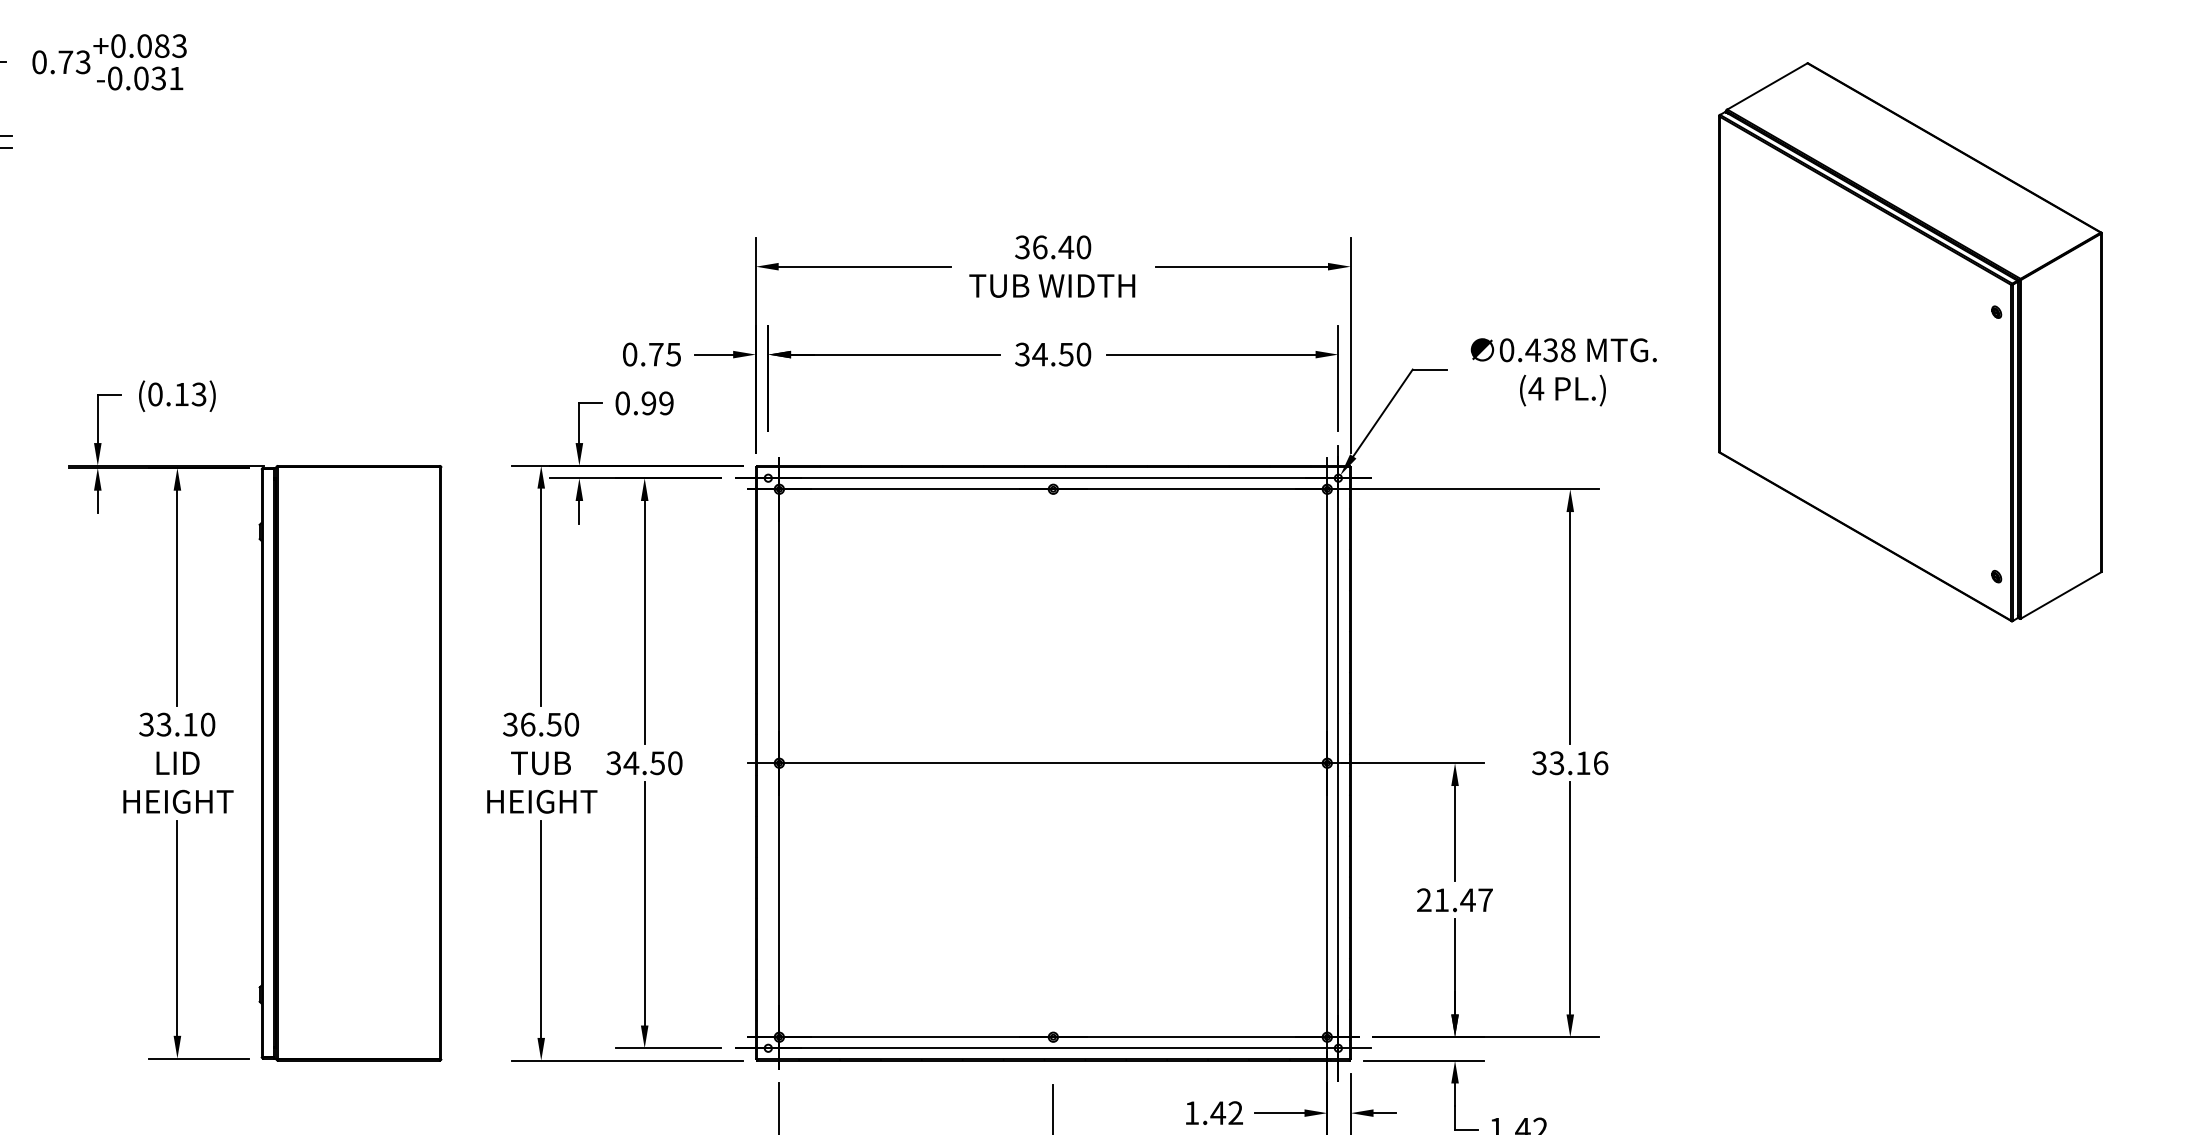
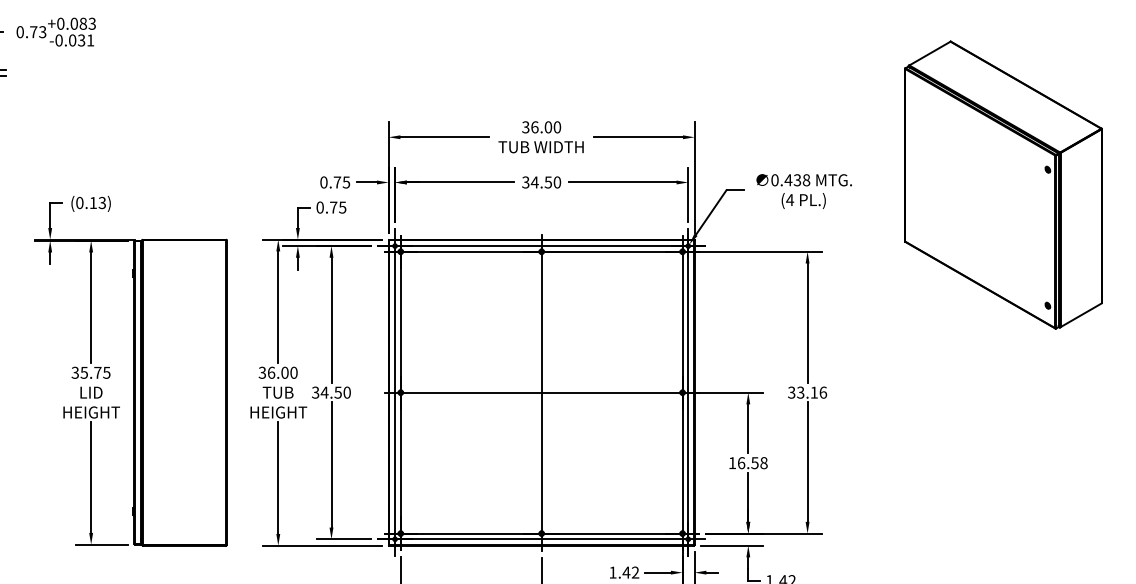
text: (1066, 247) -> (548, 127), 36.40 -> 36.00
part: (1910, 341) -> (1003, 184), moved
text: (658, 403) -> (338, 207), 0.99 -> 0.75
text: (185, 724) -> (95, 372), 33.10 -> 35.75
text: (553, 724) -> (284, 372), 36.50 -> 36.00
line: (769, 762) -> (395, 392), added
line: (1052, 762) -> (541, 392), added
text: (1453, 900) -> (747, 463), 21.47 -> 16.58

